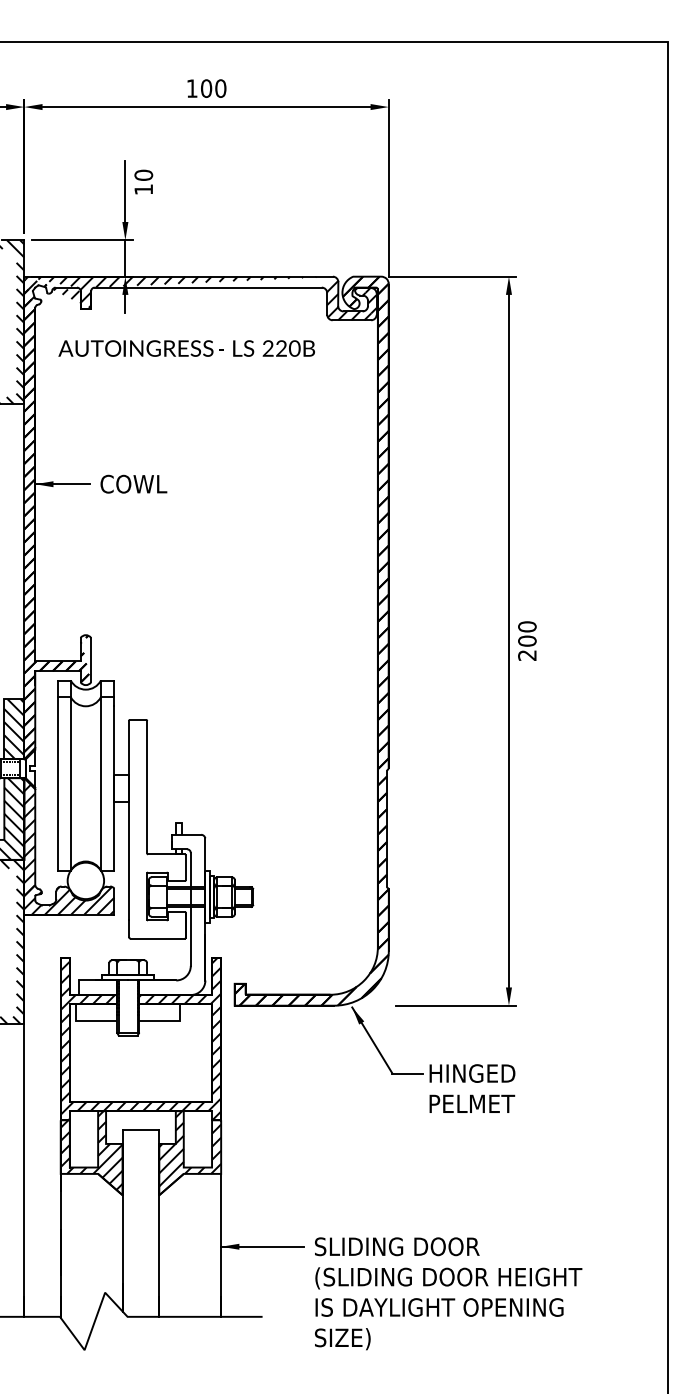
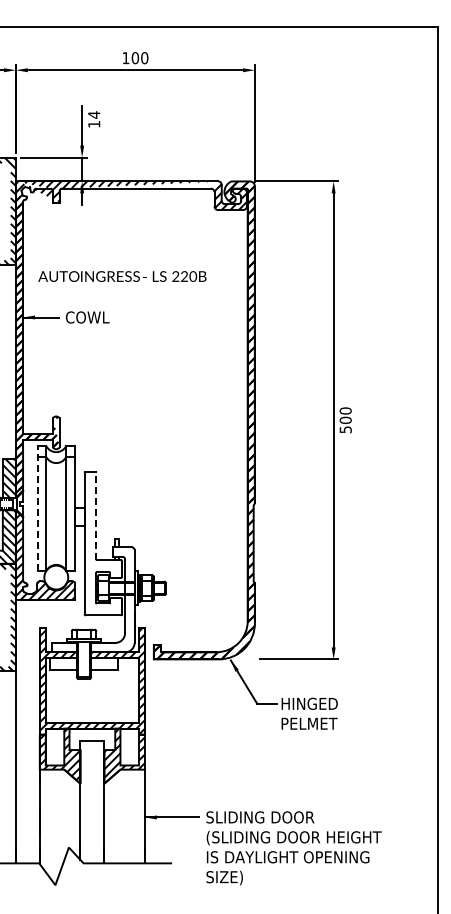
text: (144, 174) -> (94, 114), 10 -> 14
text: (186, 348) -> (122, 276), moved
text: (527, 655) -> (345, 429), 200 -> 500
line: (57, 775) -> (37, 508), solid -> dashed
line: (147, 786) -> (96, 515), solid -> dashed

